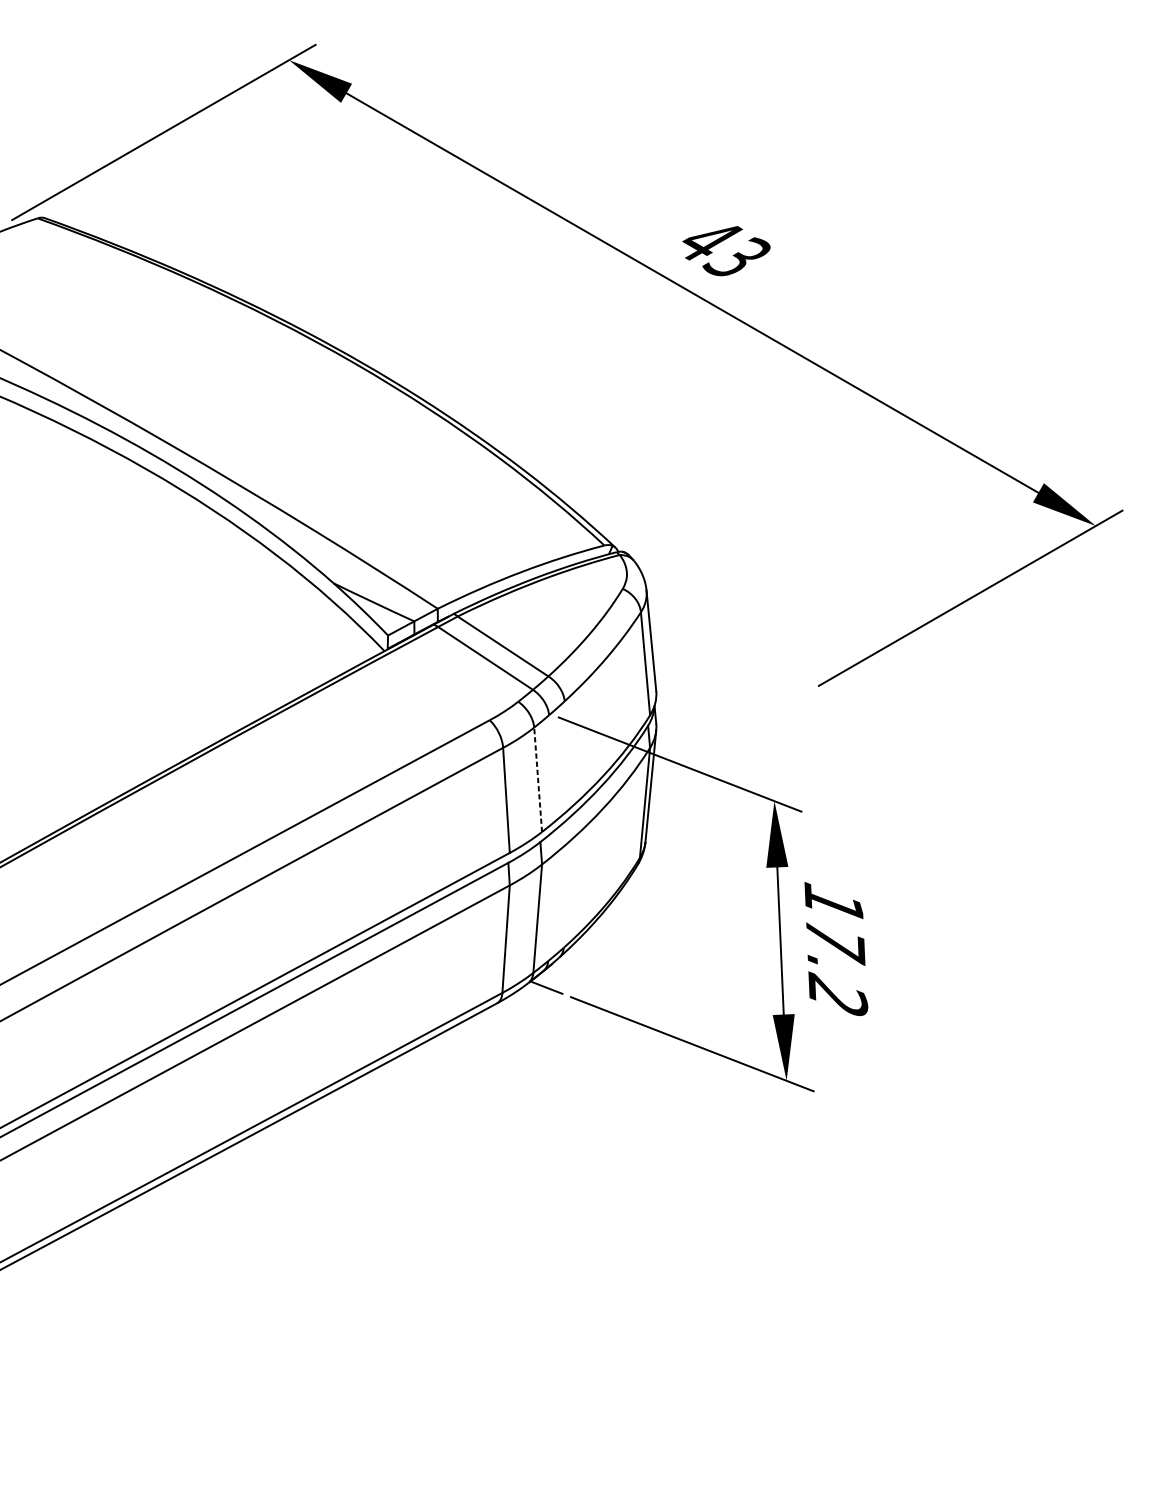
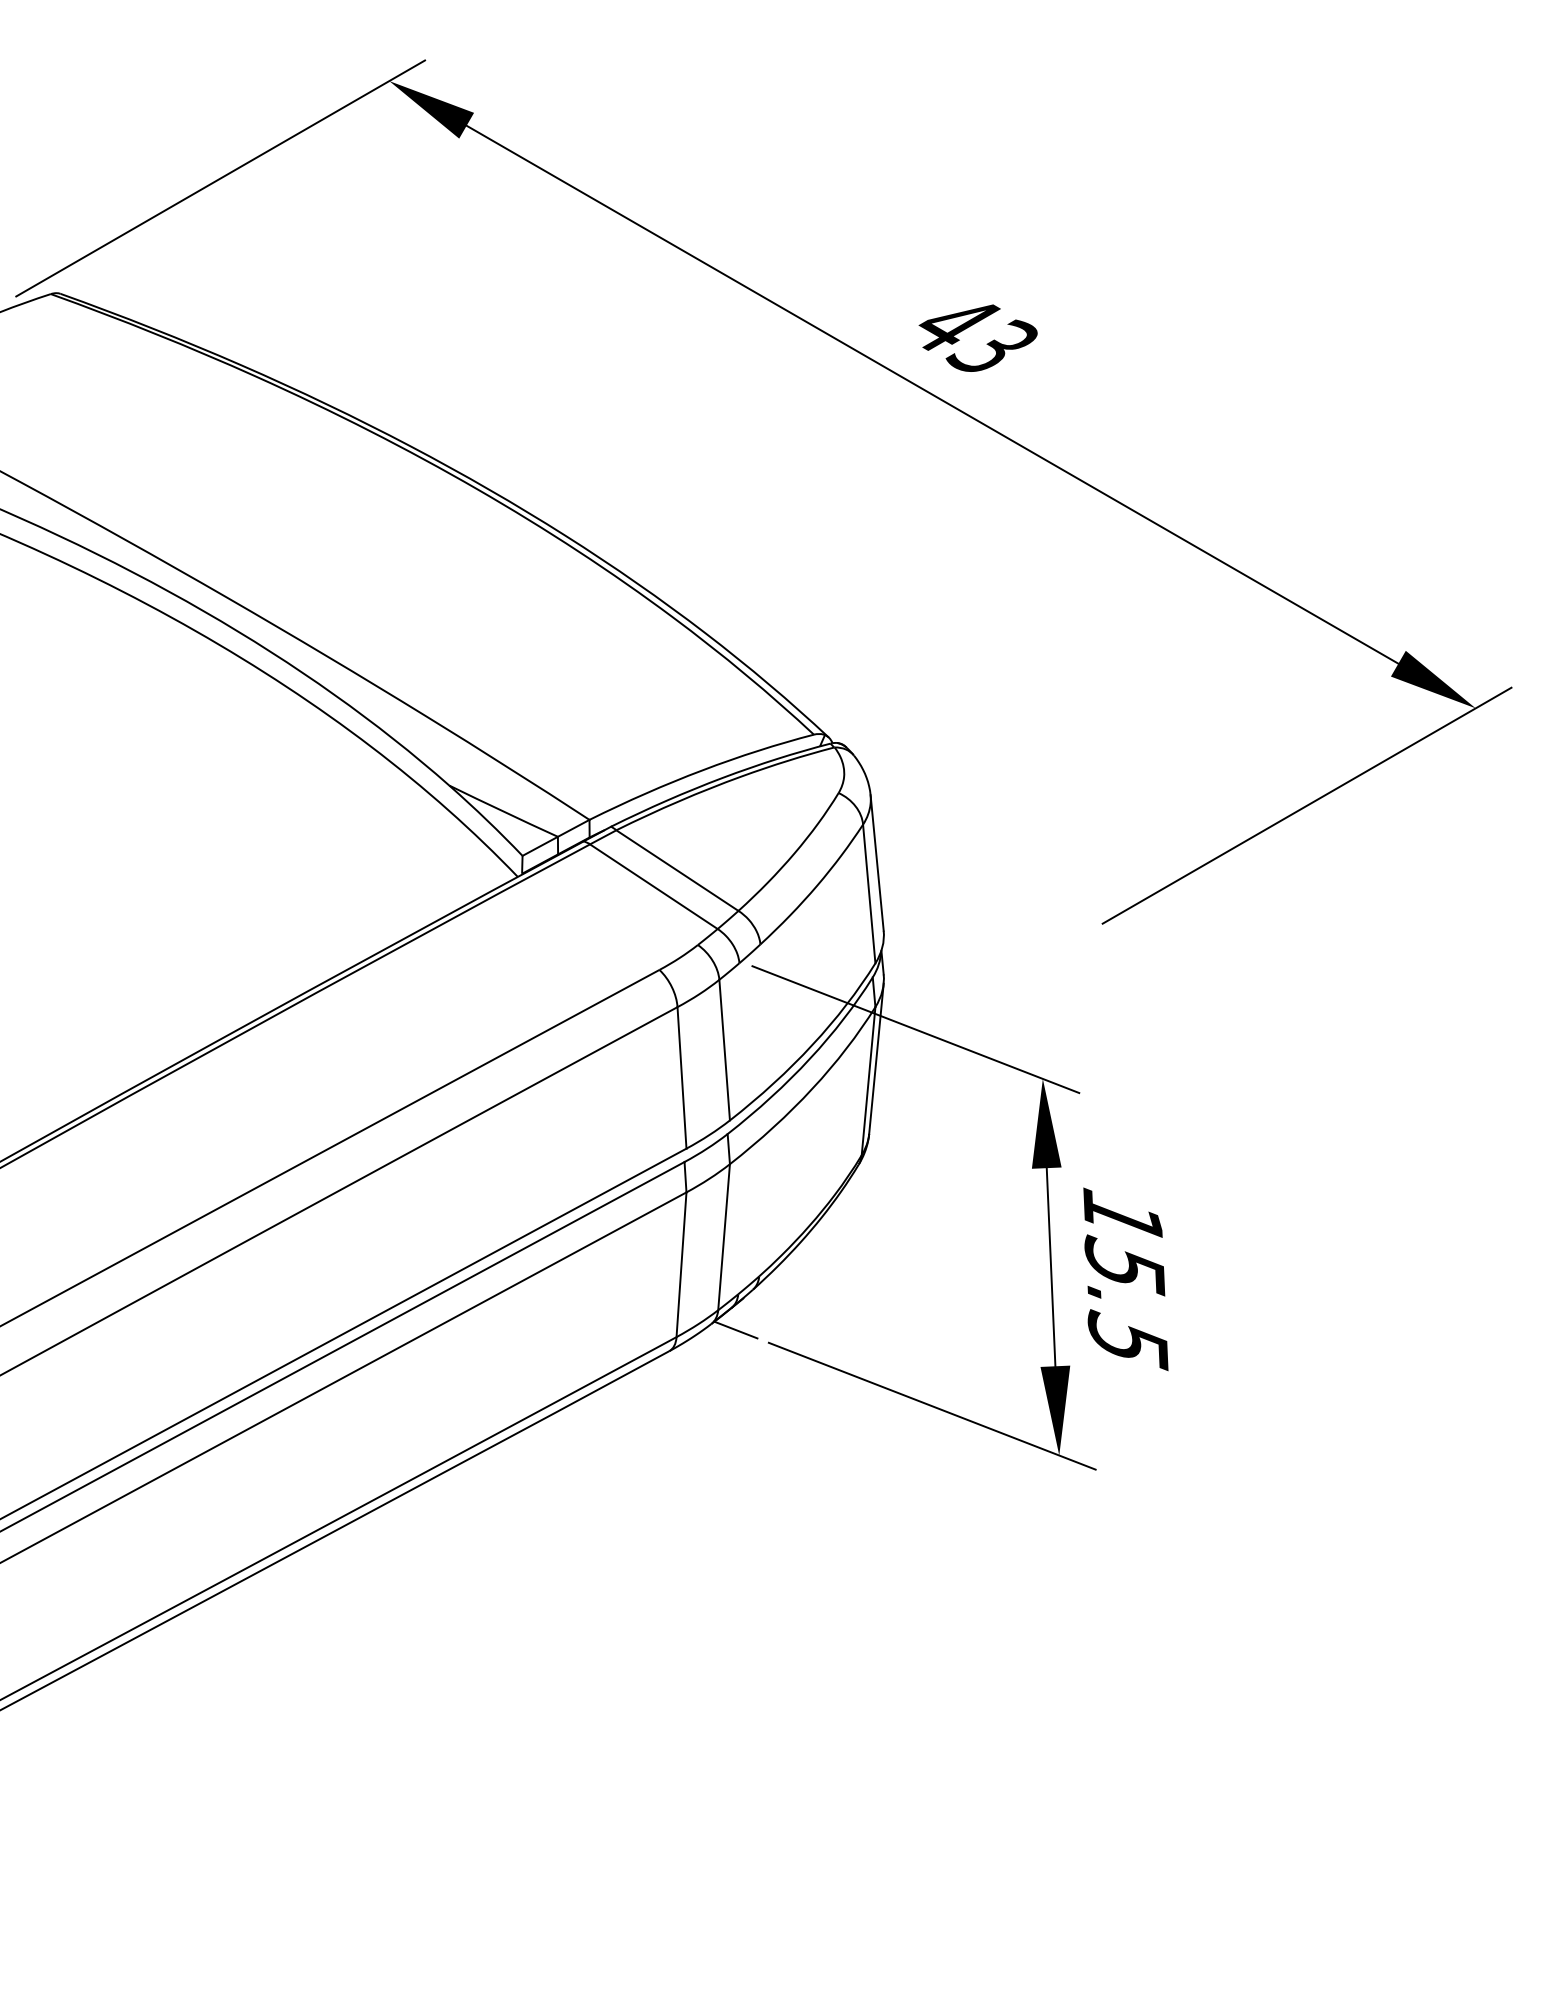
line: (538, 780) -> (724, 1050), dashed -> solid
text: (836, 967) -> (1126, 1302), 17.2 -> 15.5

